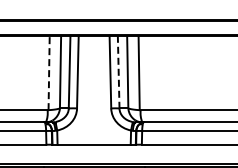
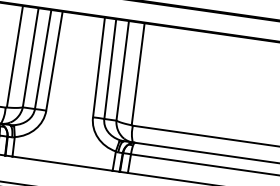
line: (118, 72) -> (109, 69), dashed -> solid
line: (49, 73) -> (15, 57), dashed -> solid

